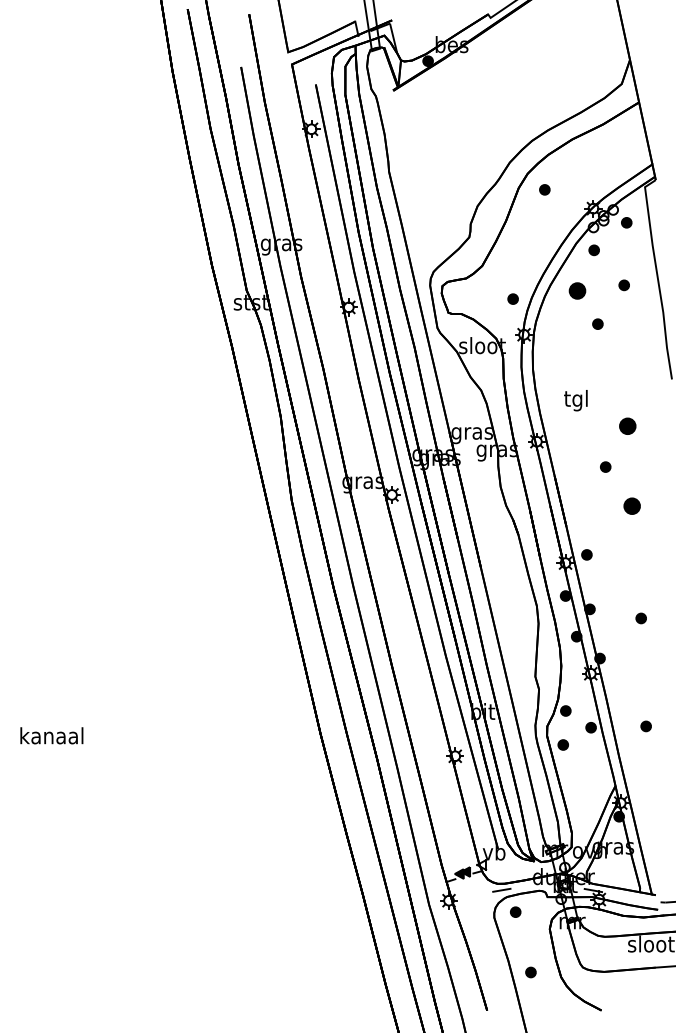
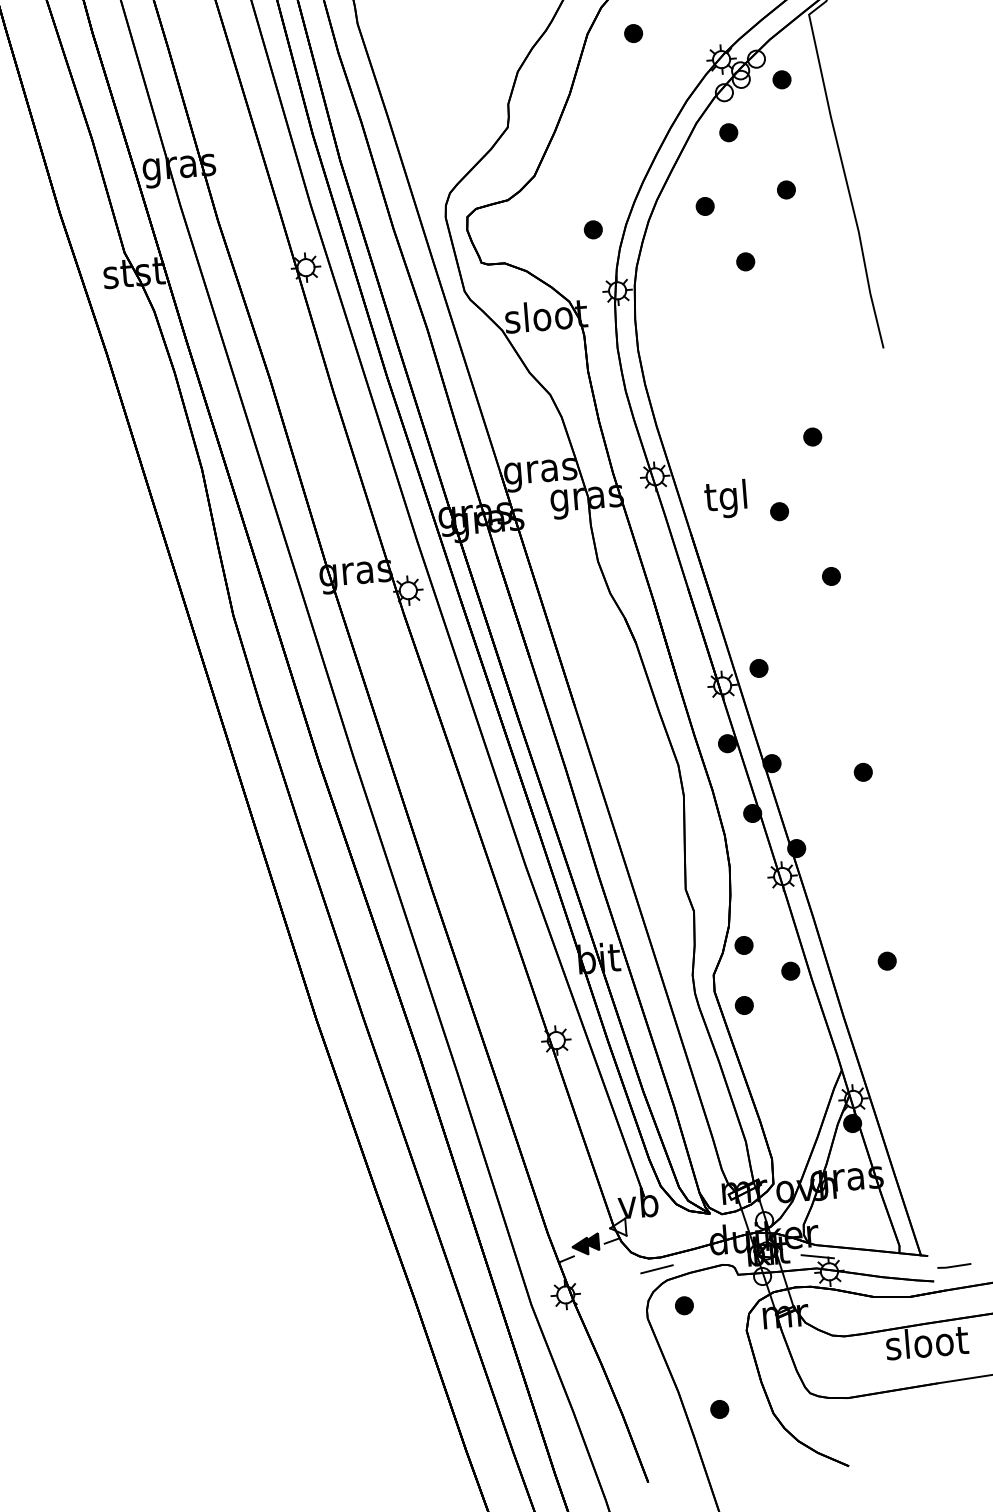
part: (577, 290) -> (705, 205), size x0.62
text: (575, 400) -> (725, 499), moved
part: (627, 426) -> (812, 437), size x0.62
part: (631, 505) -> (830, 575), size x0.62

